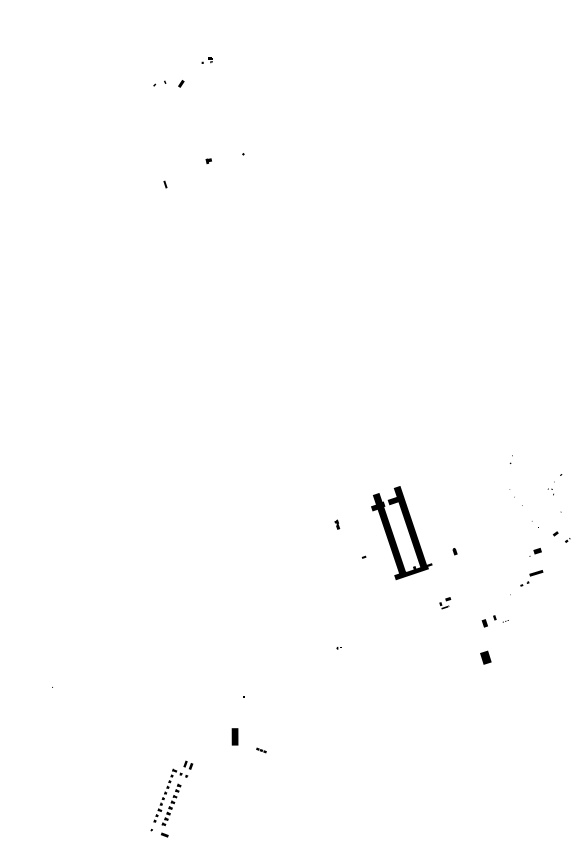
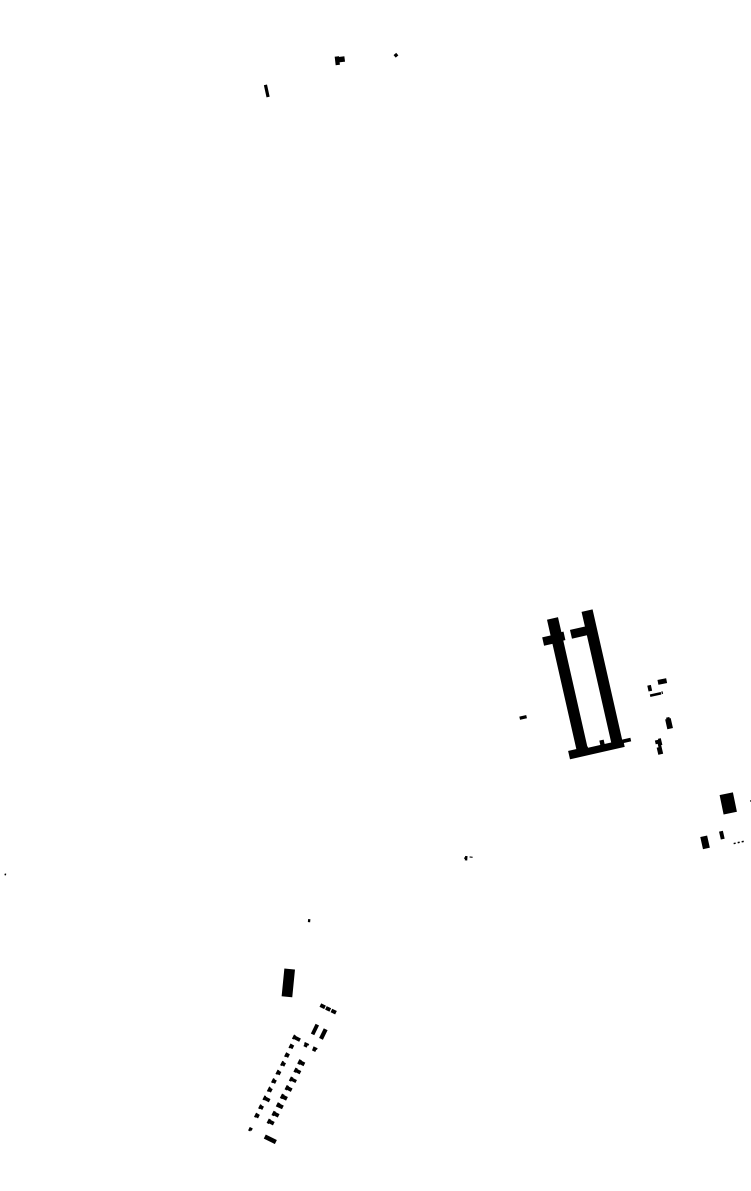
part: (337, 524) -> (659, 746), moved
part: (445, 603) -> (657, 687), moved
part: (485, 657) -> (727, 802), moved
part: (171, 798) -> (286, 1082), moved

